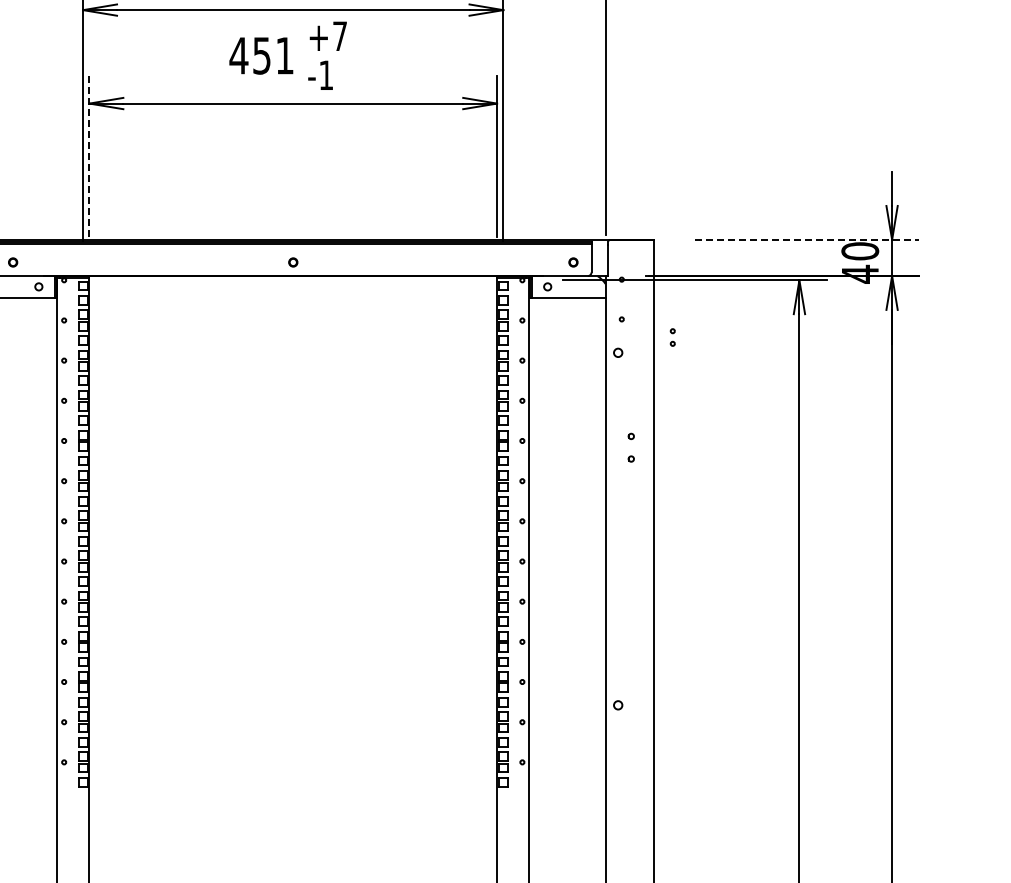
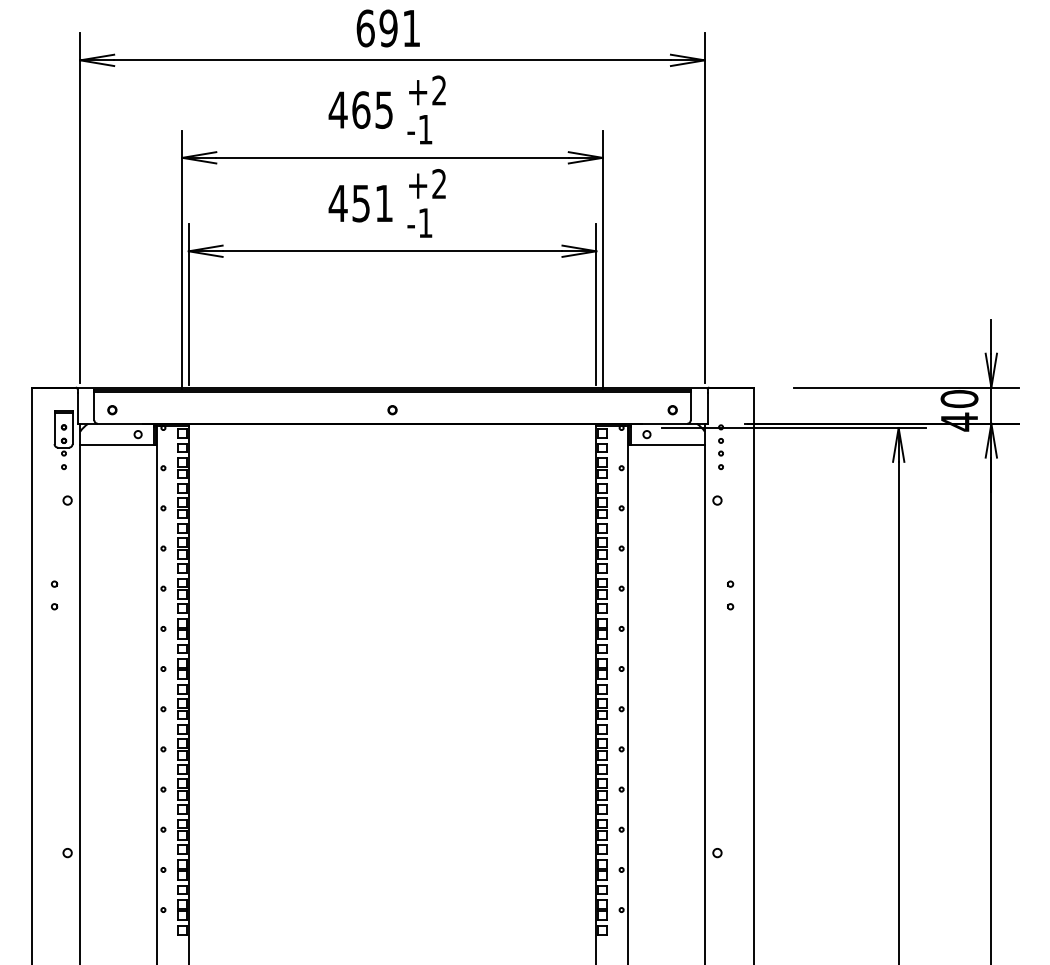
text: (340, 35) -> (439, 183), +7 -> +2
line: (89, 156) -> (188, 304), dashed -> solid
line: (807, 239) -> (906, 387), dashed -> solid
part: (672, 337) -> (720, 447), moved

